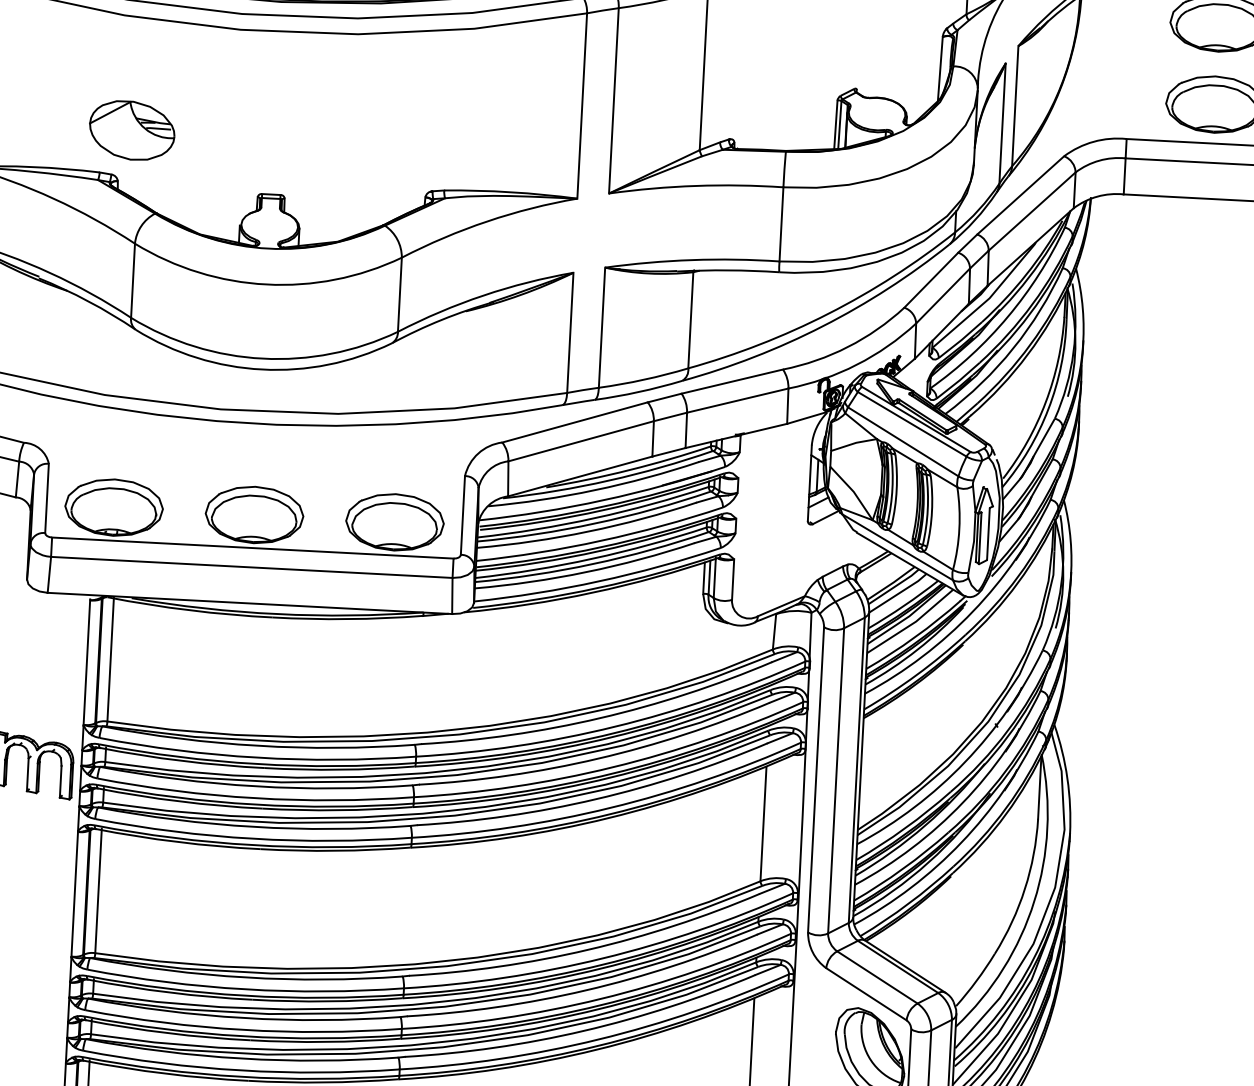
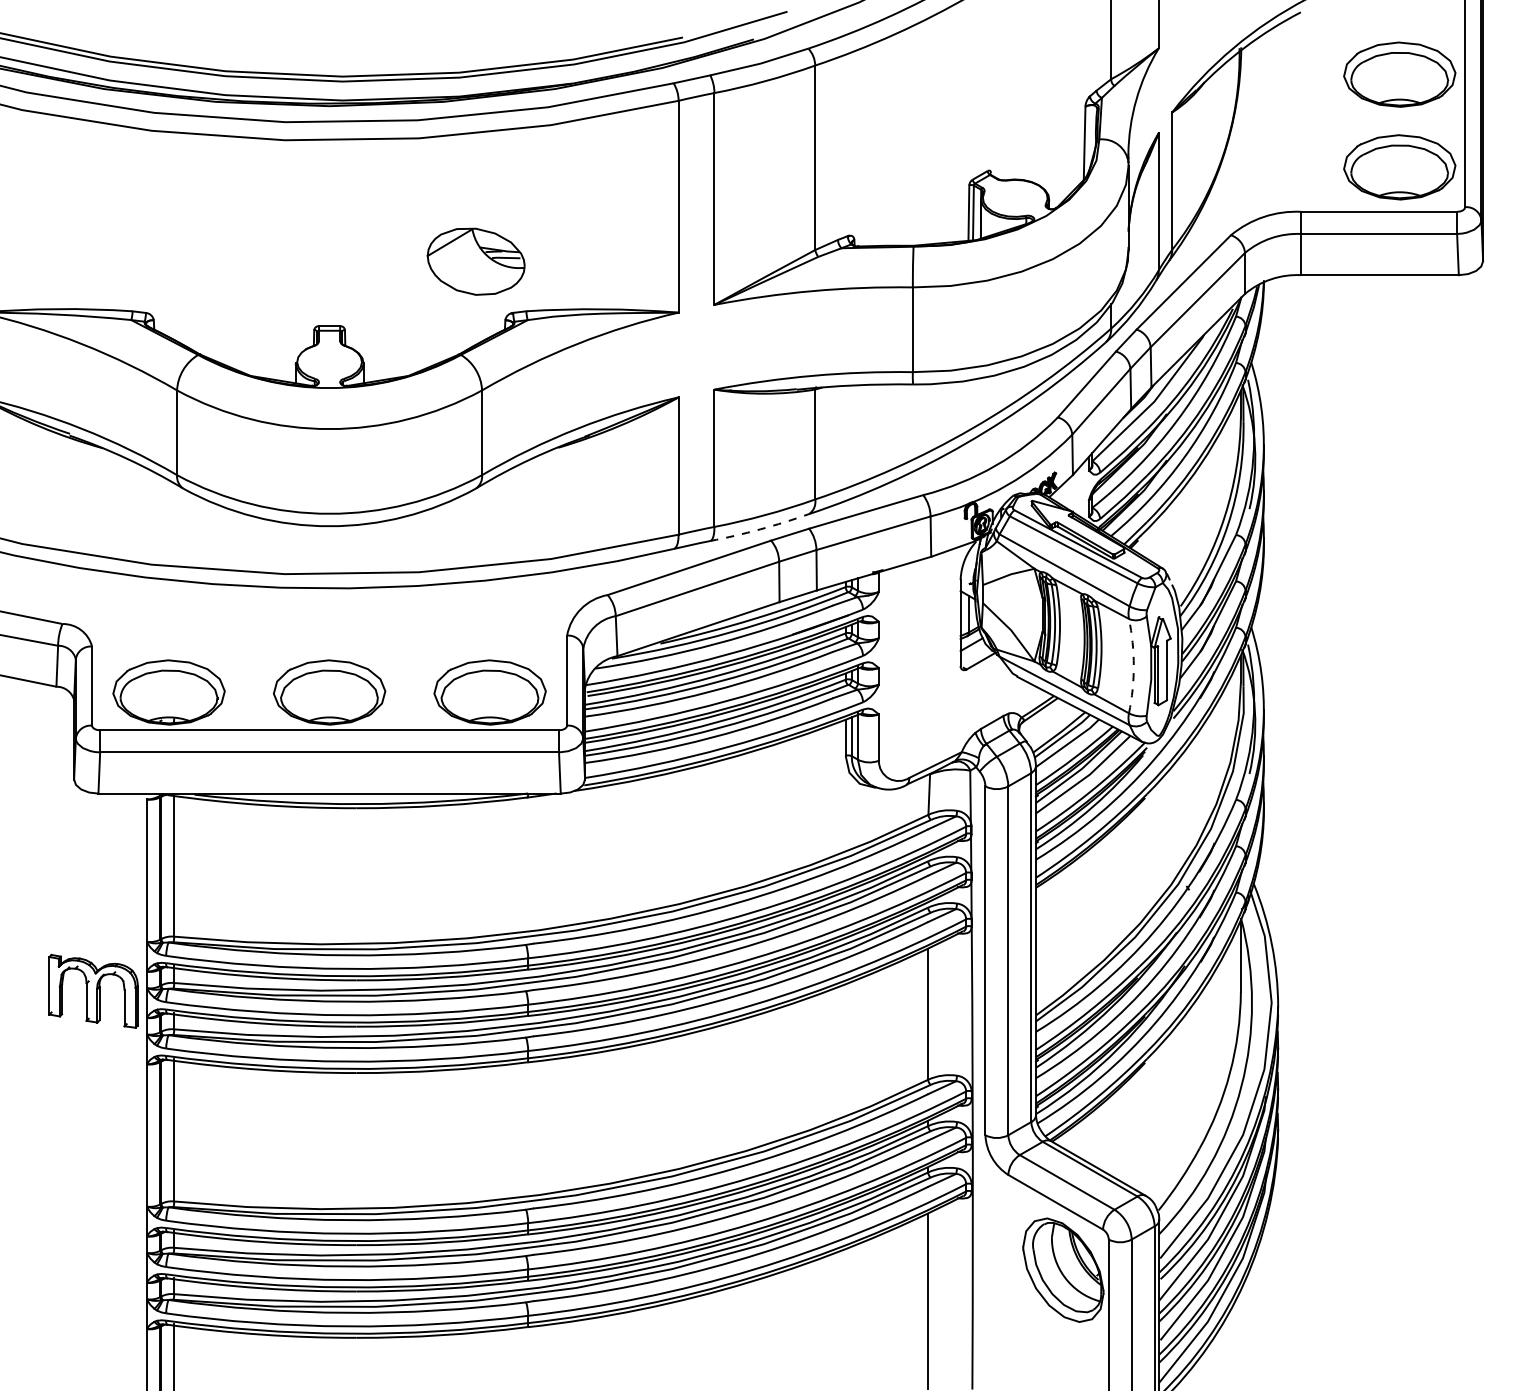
part: (131, 130) -> (475, 261), moved
arc: (639, 392) -> (760, 529), solid -> dashed
arc: (959, 529) -> (1133, 666), solid -> dashed

